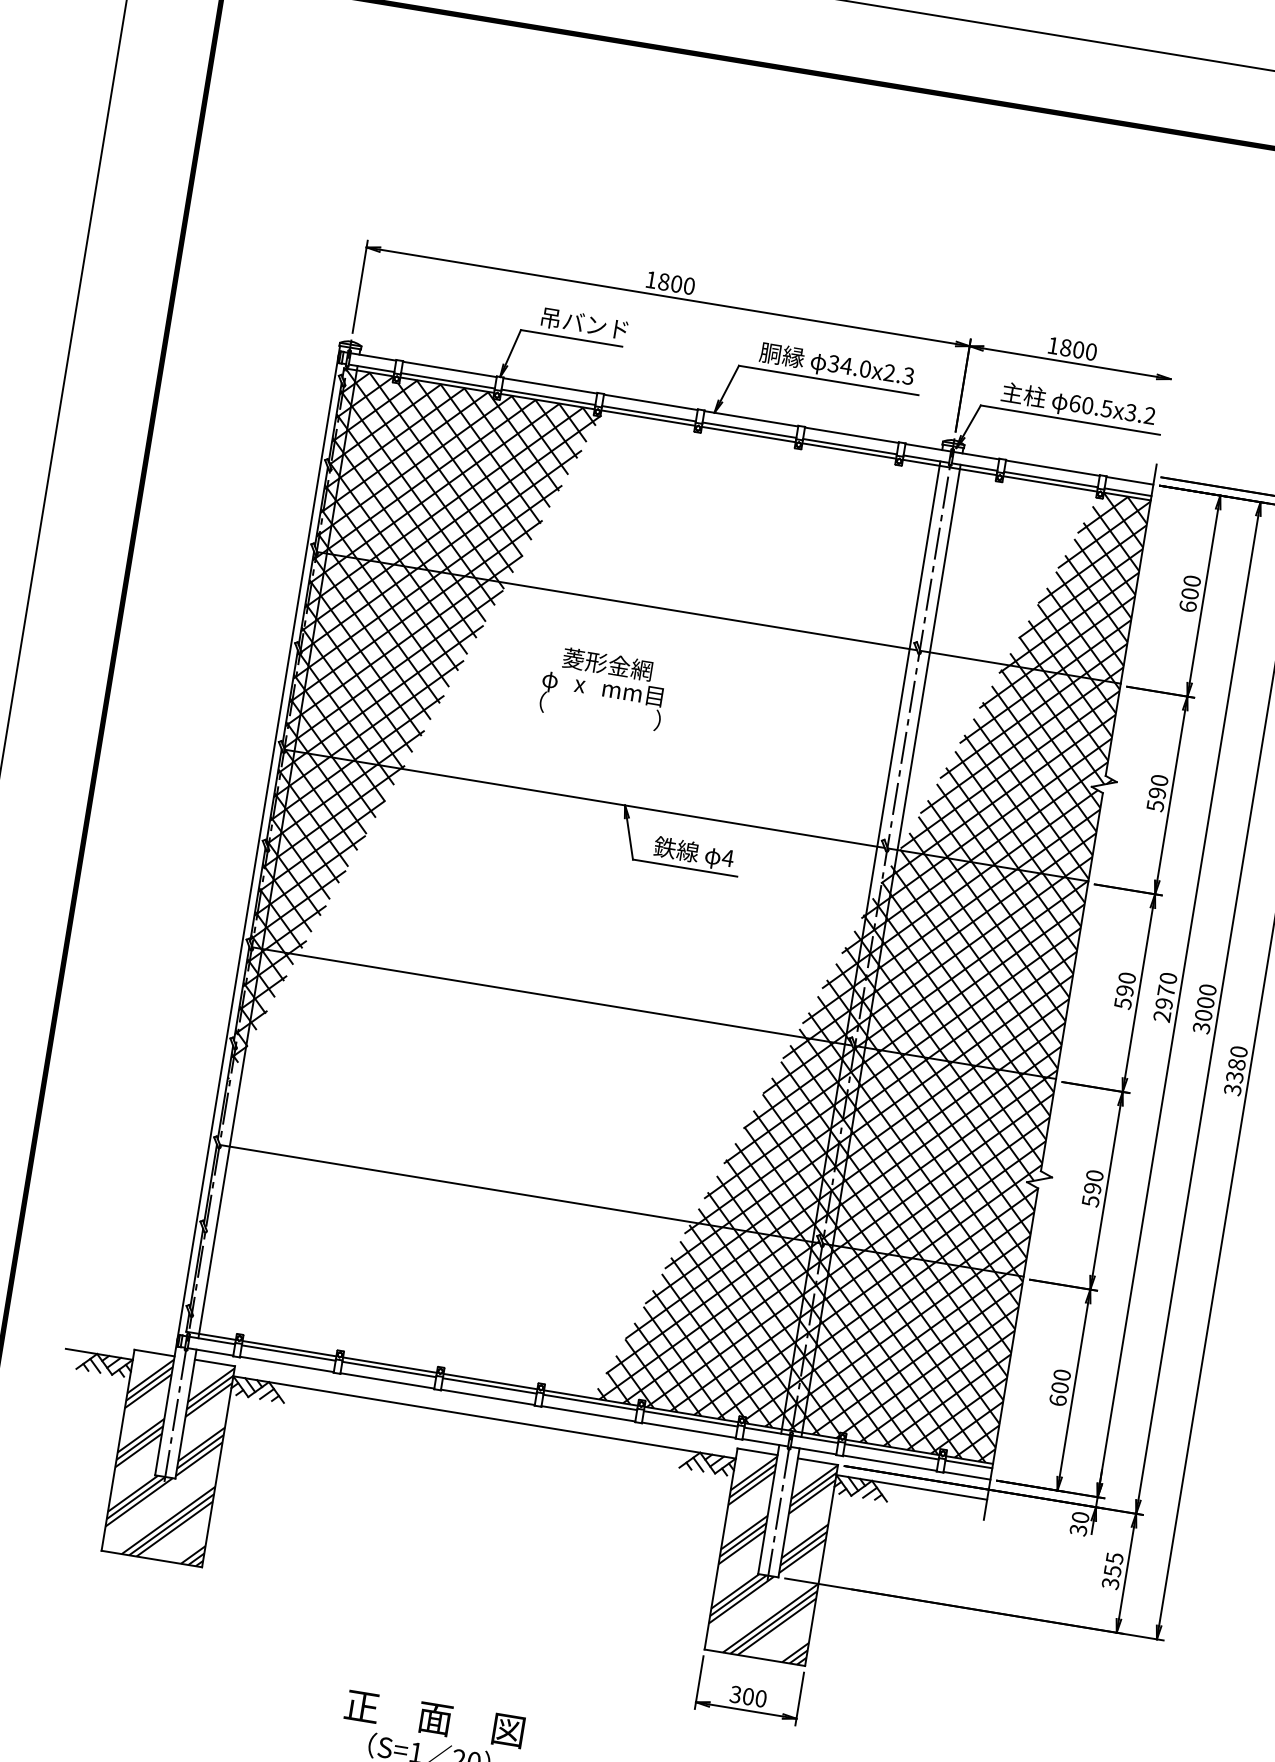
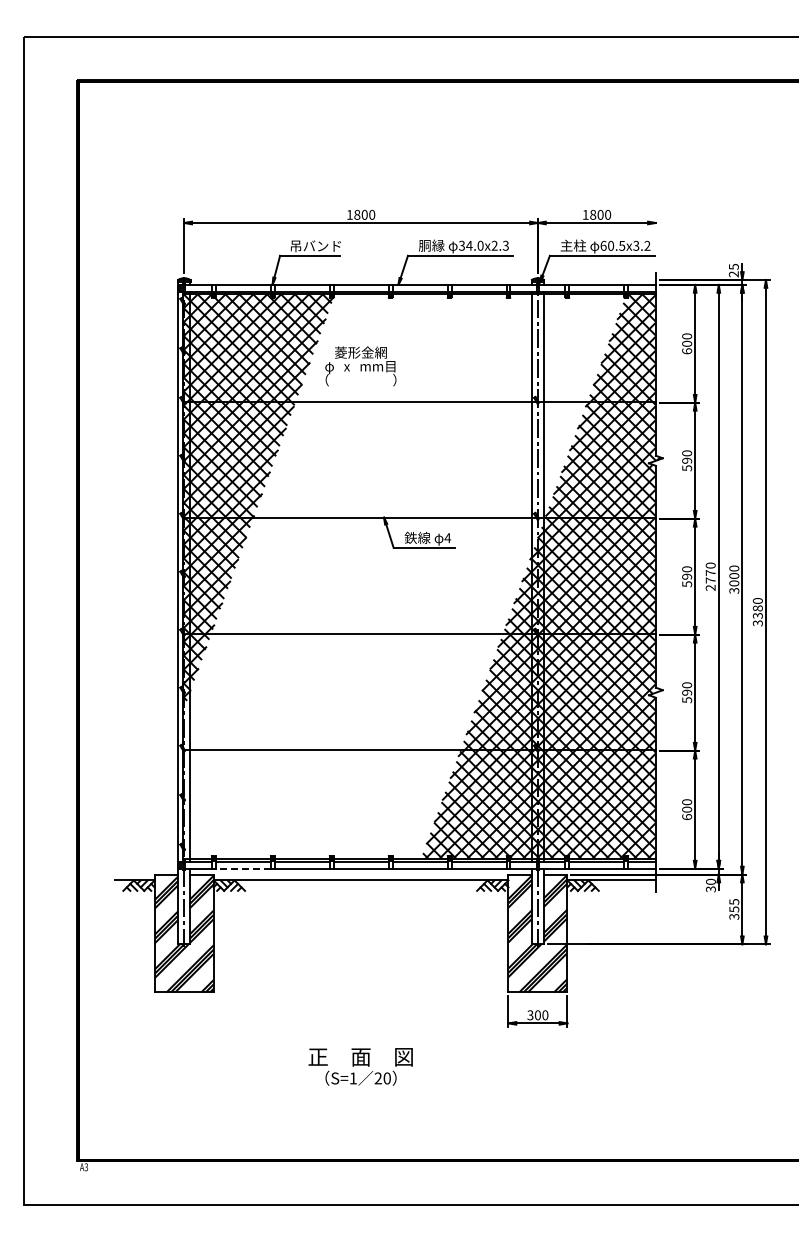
text: (603, 687) -> (360, 366), moved
text: (1163, 1003) -> (710, 580), 2970 -> 2770
line: (287, 1364) -> (243, 868), solid -> dashed

